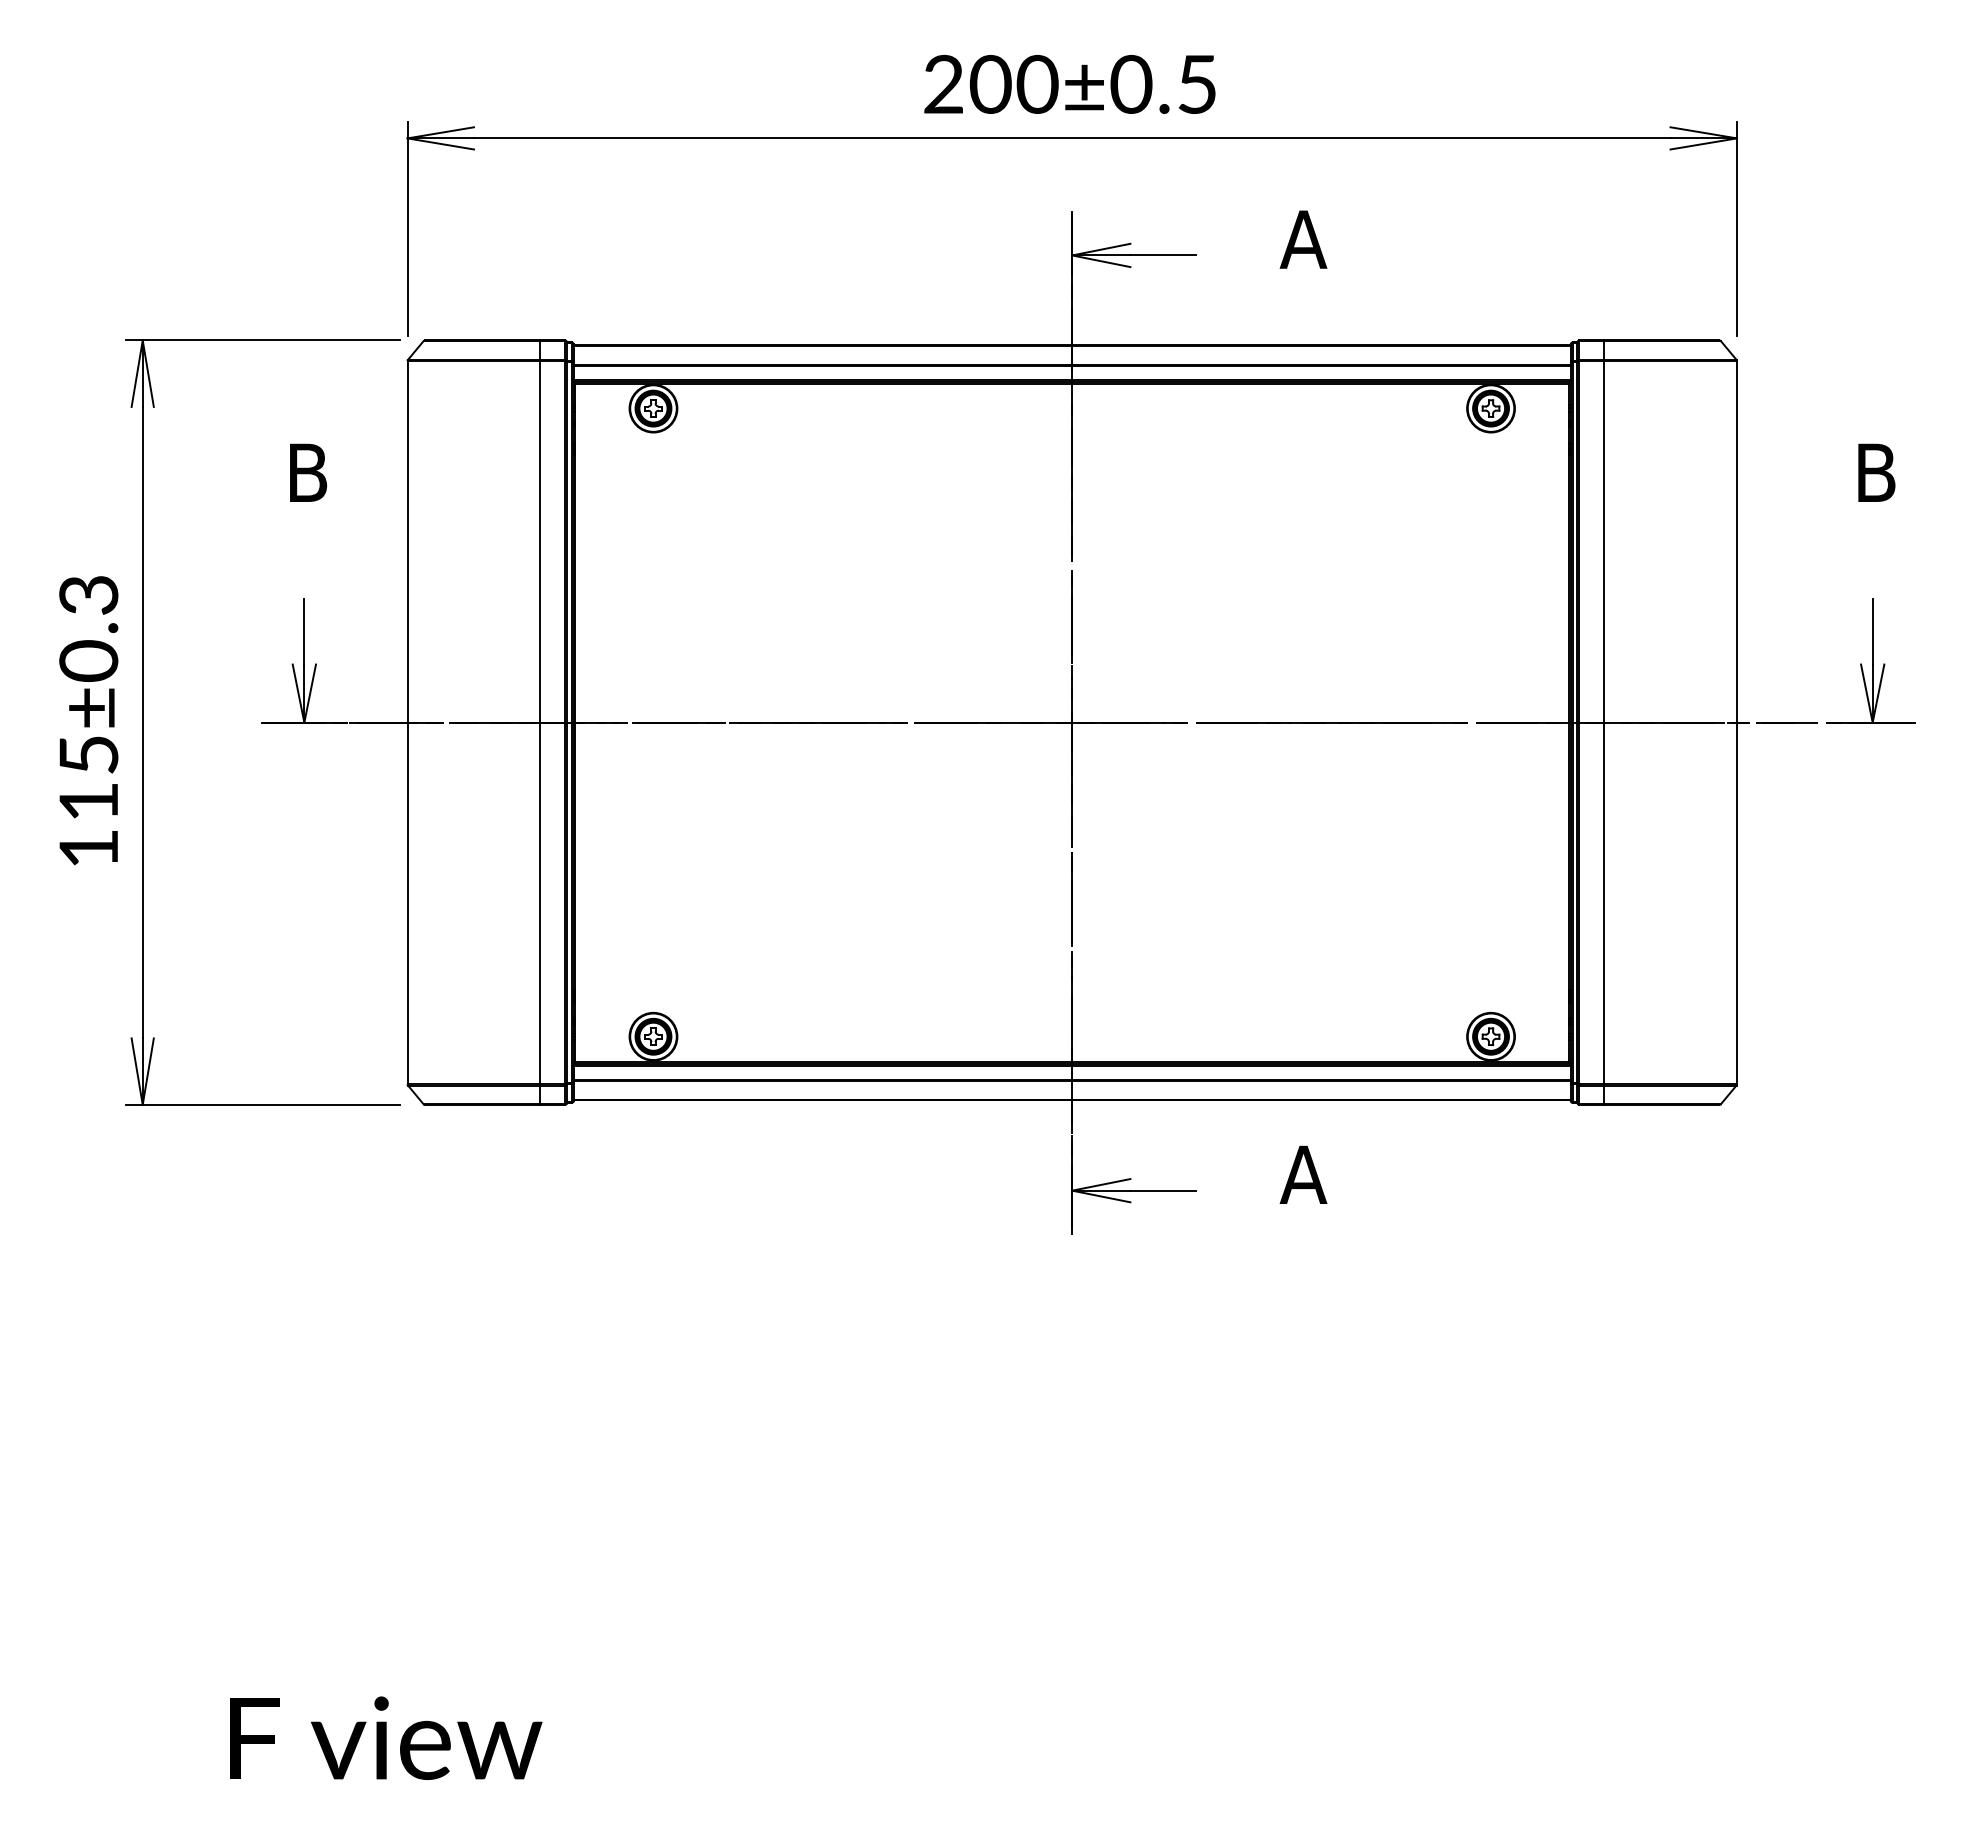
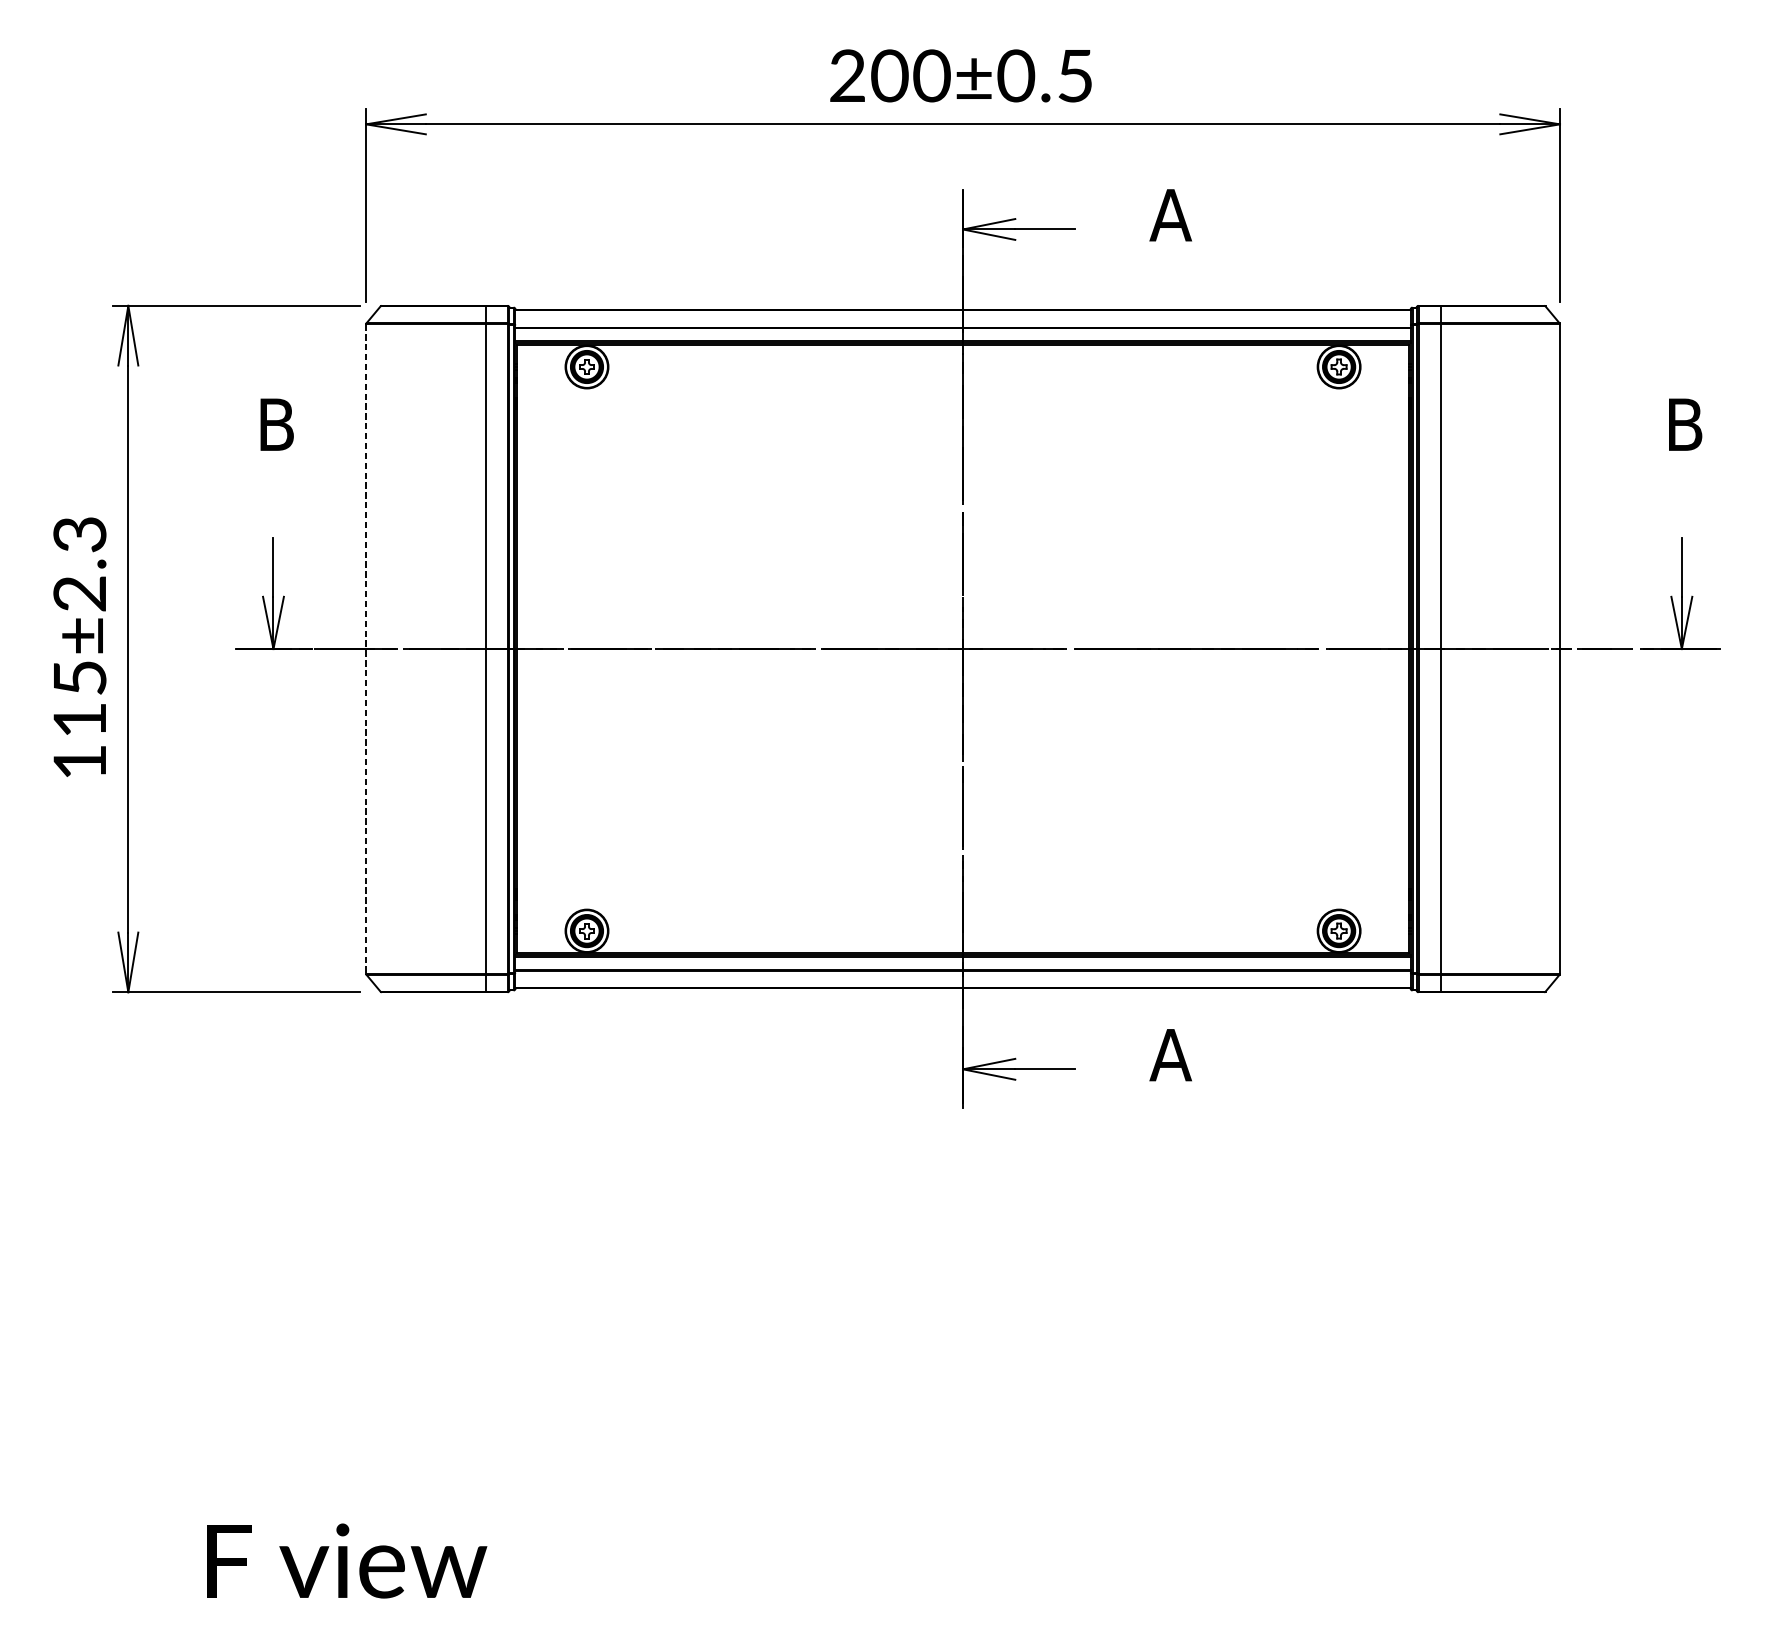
text: (88, 660) -> (79, 593), 115±0.3 -> 115±2.3
line: (407, 722) -> (366, 648), solid -> dashed

